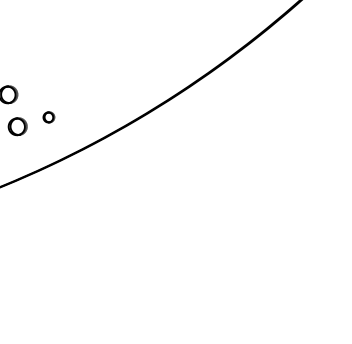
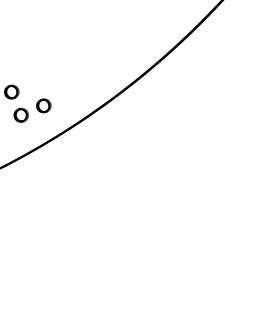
part: (48, 116) -> (43, 105), size x1.67

